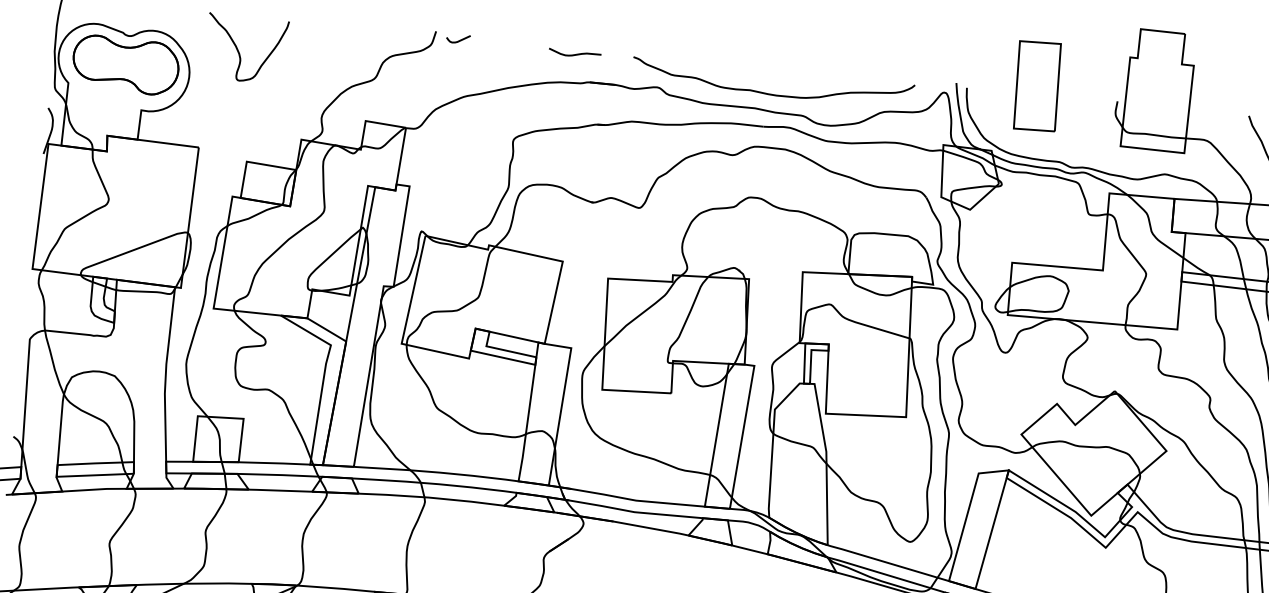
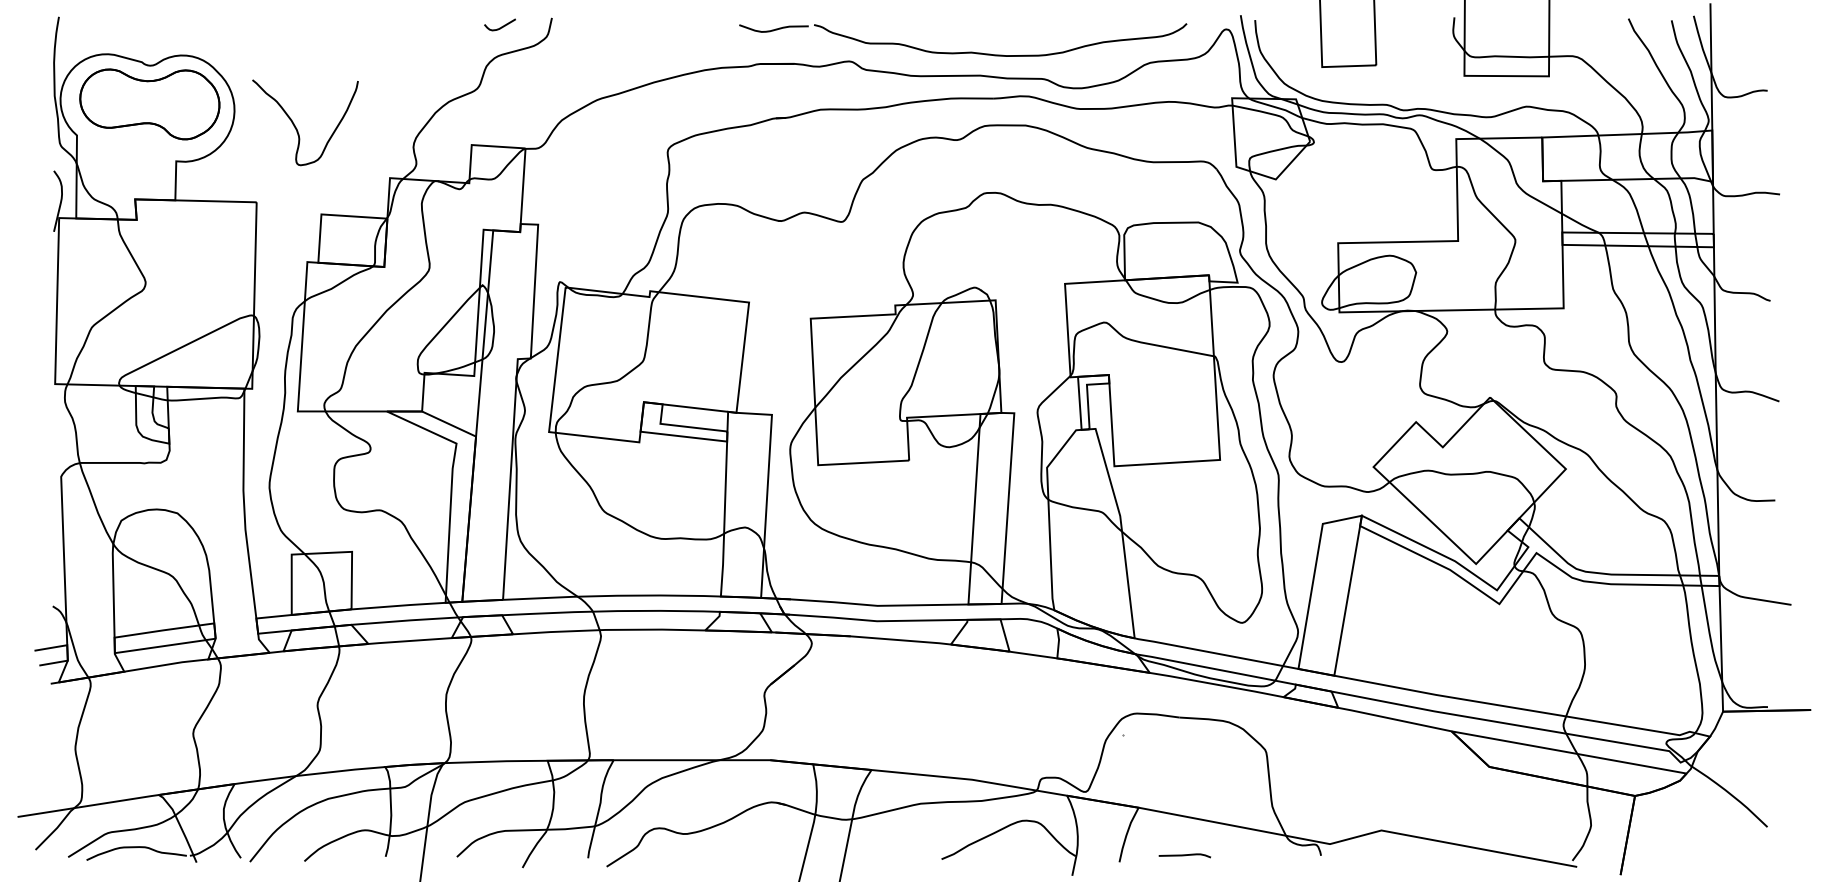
curve: (459, 40) -> (501, 26), moved
curve: (239, 52) -> (297, 128), moved
curve: (574, 54) -> (773, 29), moved

